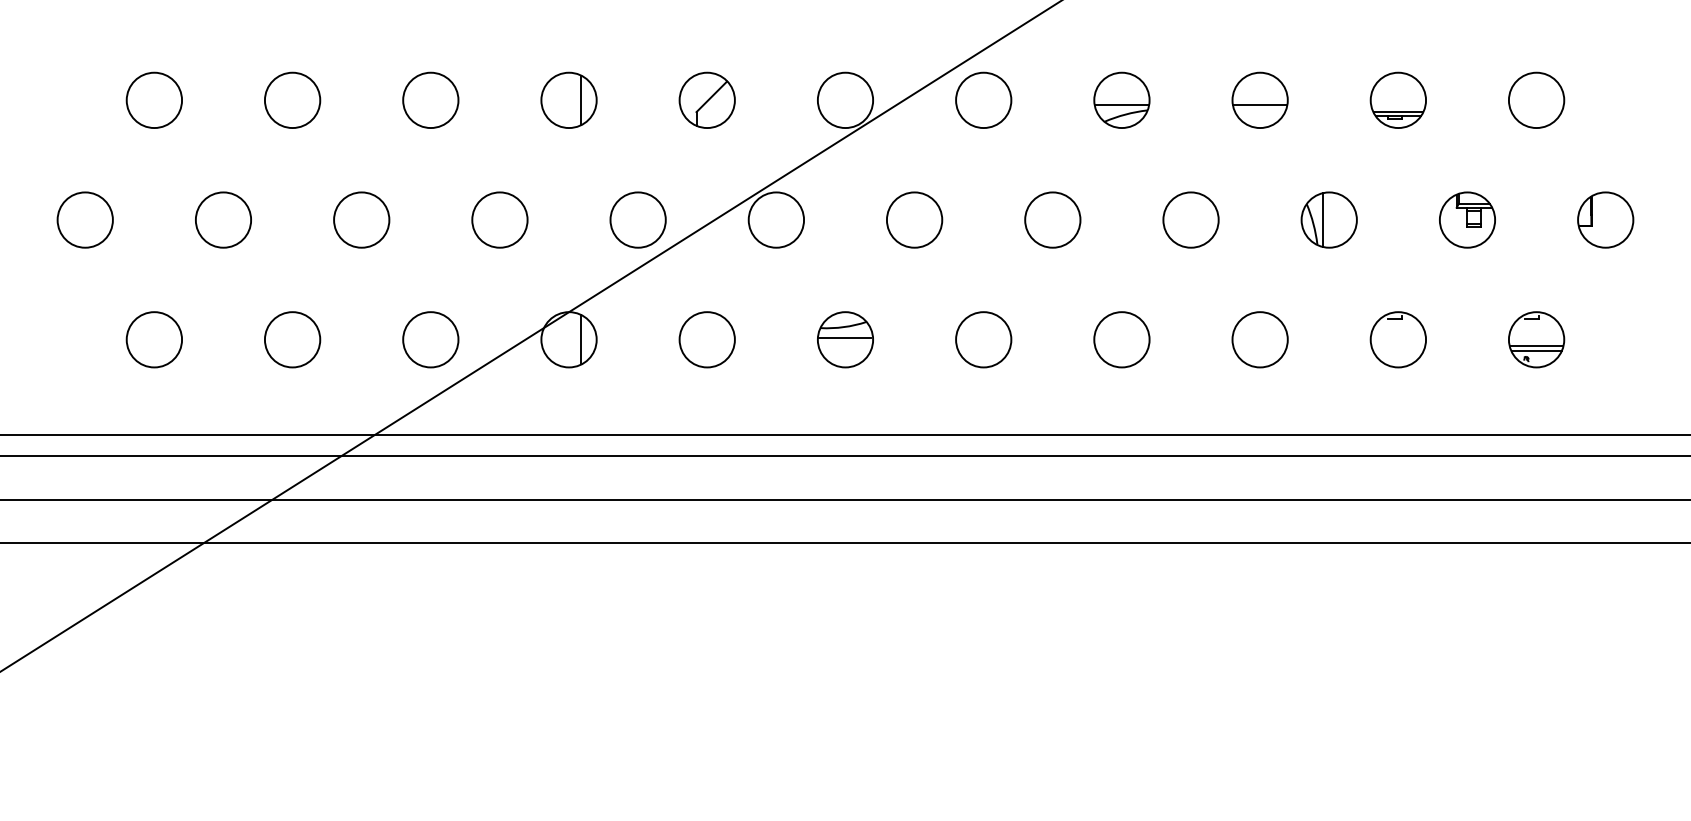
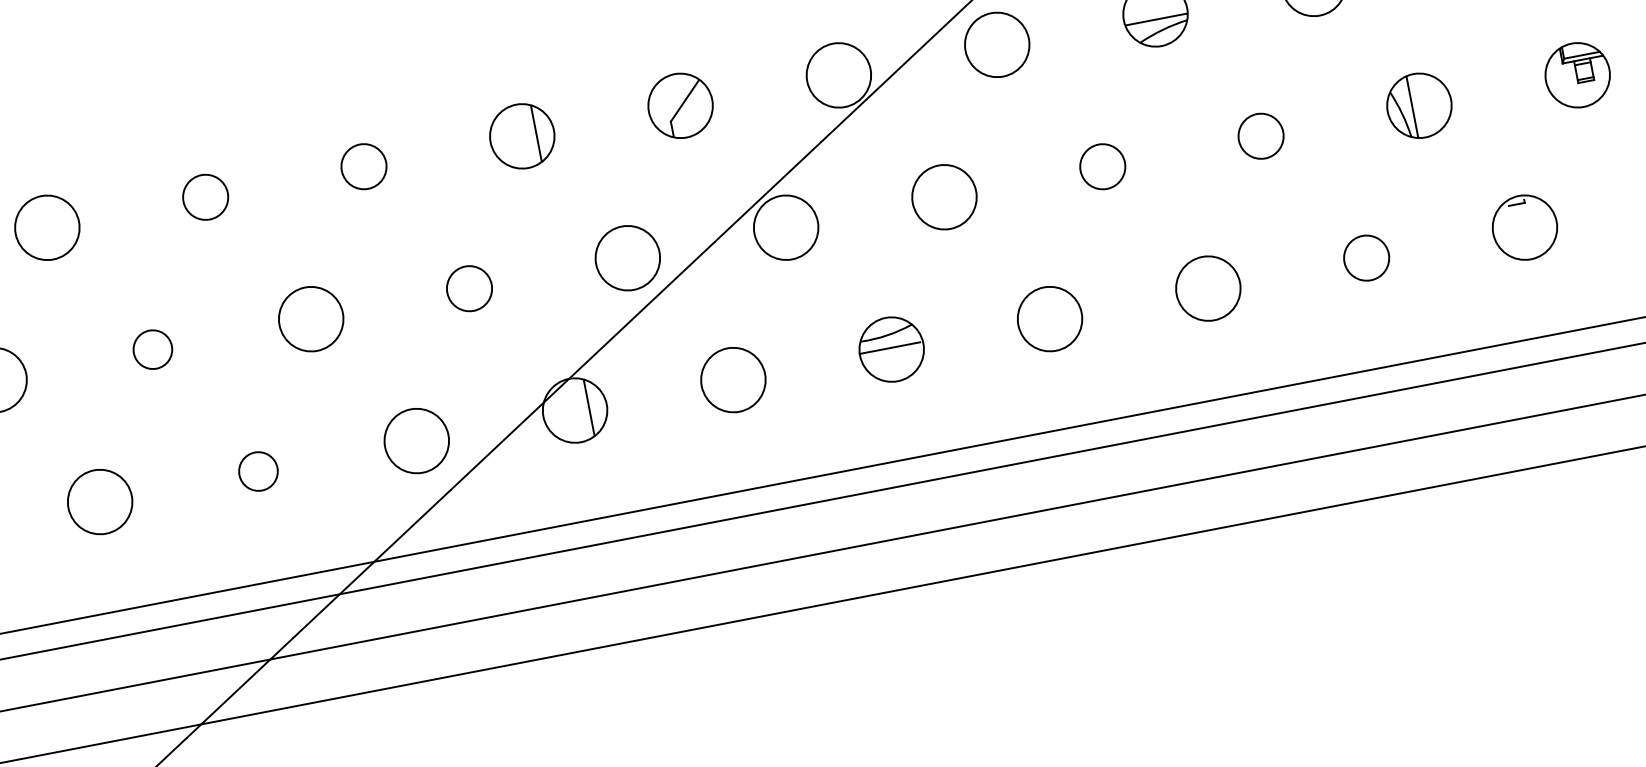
circle: (430, 99) -> (363, 165), size x0.7
circle: (292, 100) -> (205, 197), size x0.7
circle: (223, 219) -> (152, 349), size x0.6
circle: (499, 219) -> (468, 288), size x0.7
circle: (1052, 219) -> (1102, 166), size x0.7
circle: (1190, 219) -> (1260, 135), size x0.7
circle: (292, 339) -> (258, 471), size x0.6
circle: (1259, 339) -> (1365, 257), size x0.7

